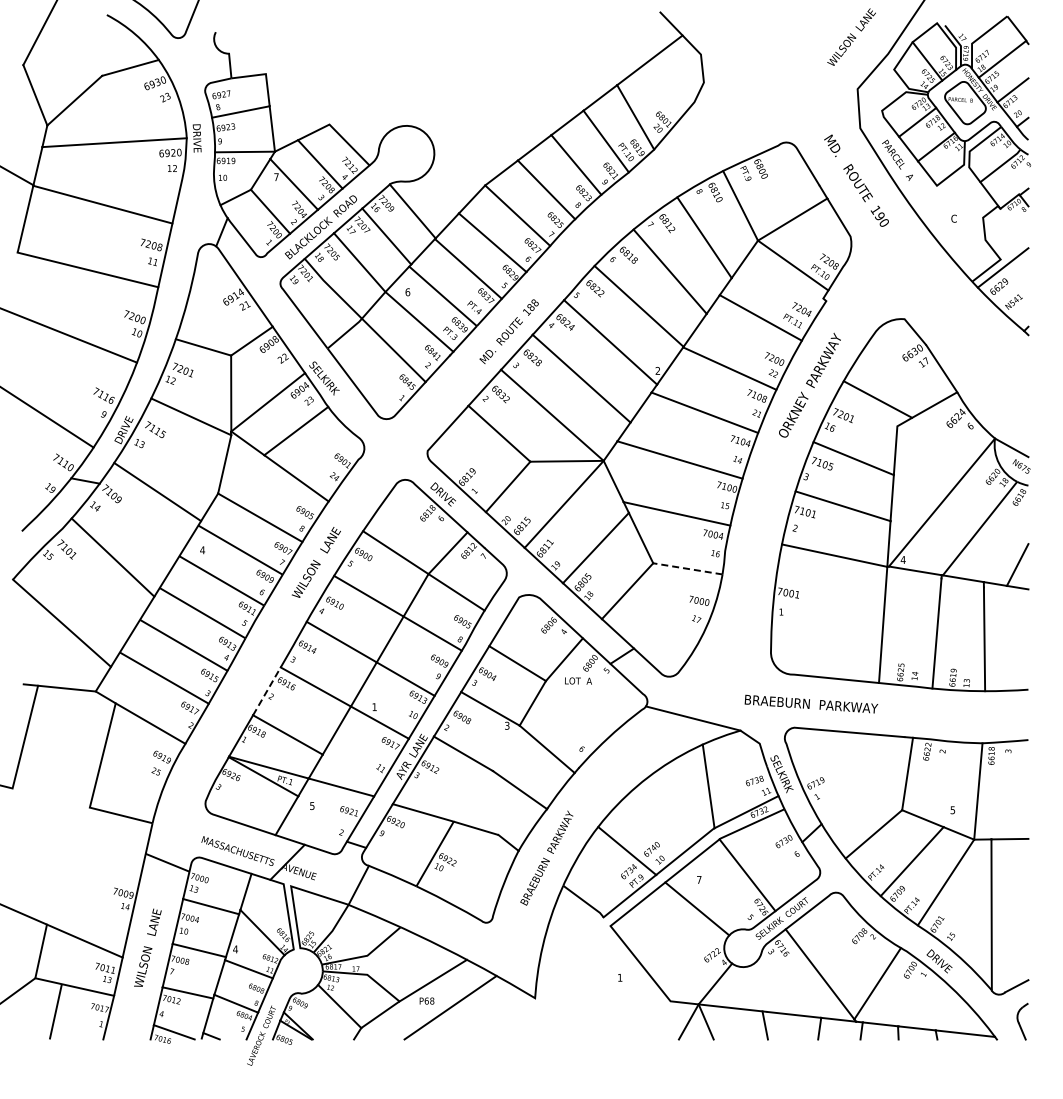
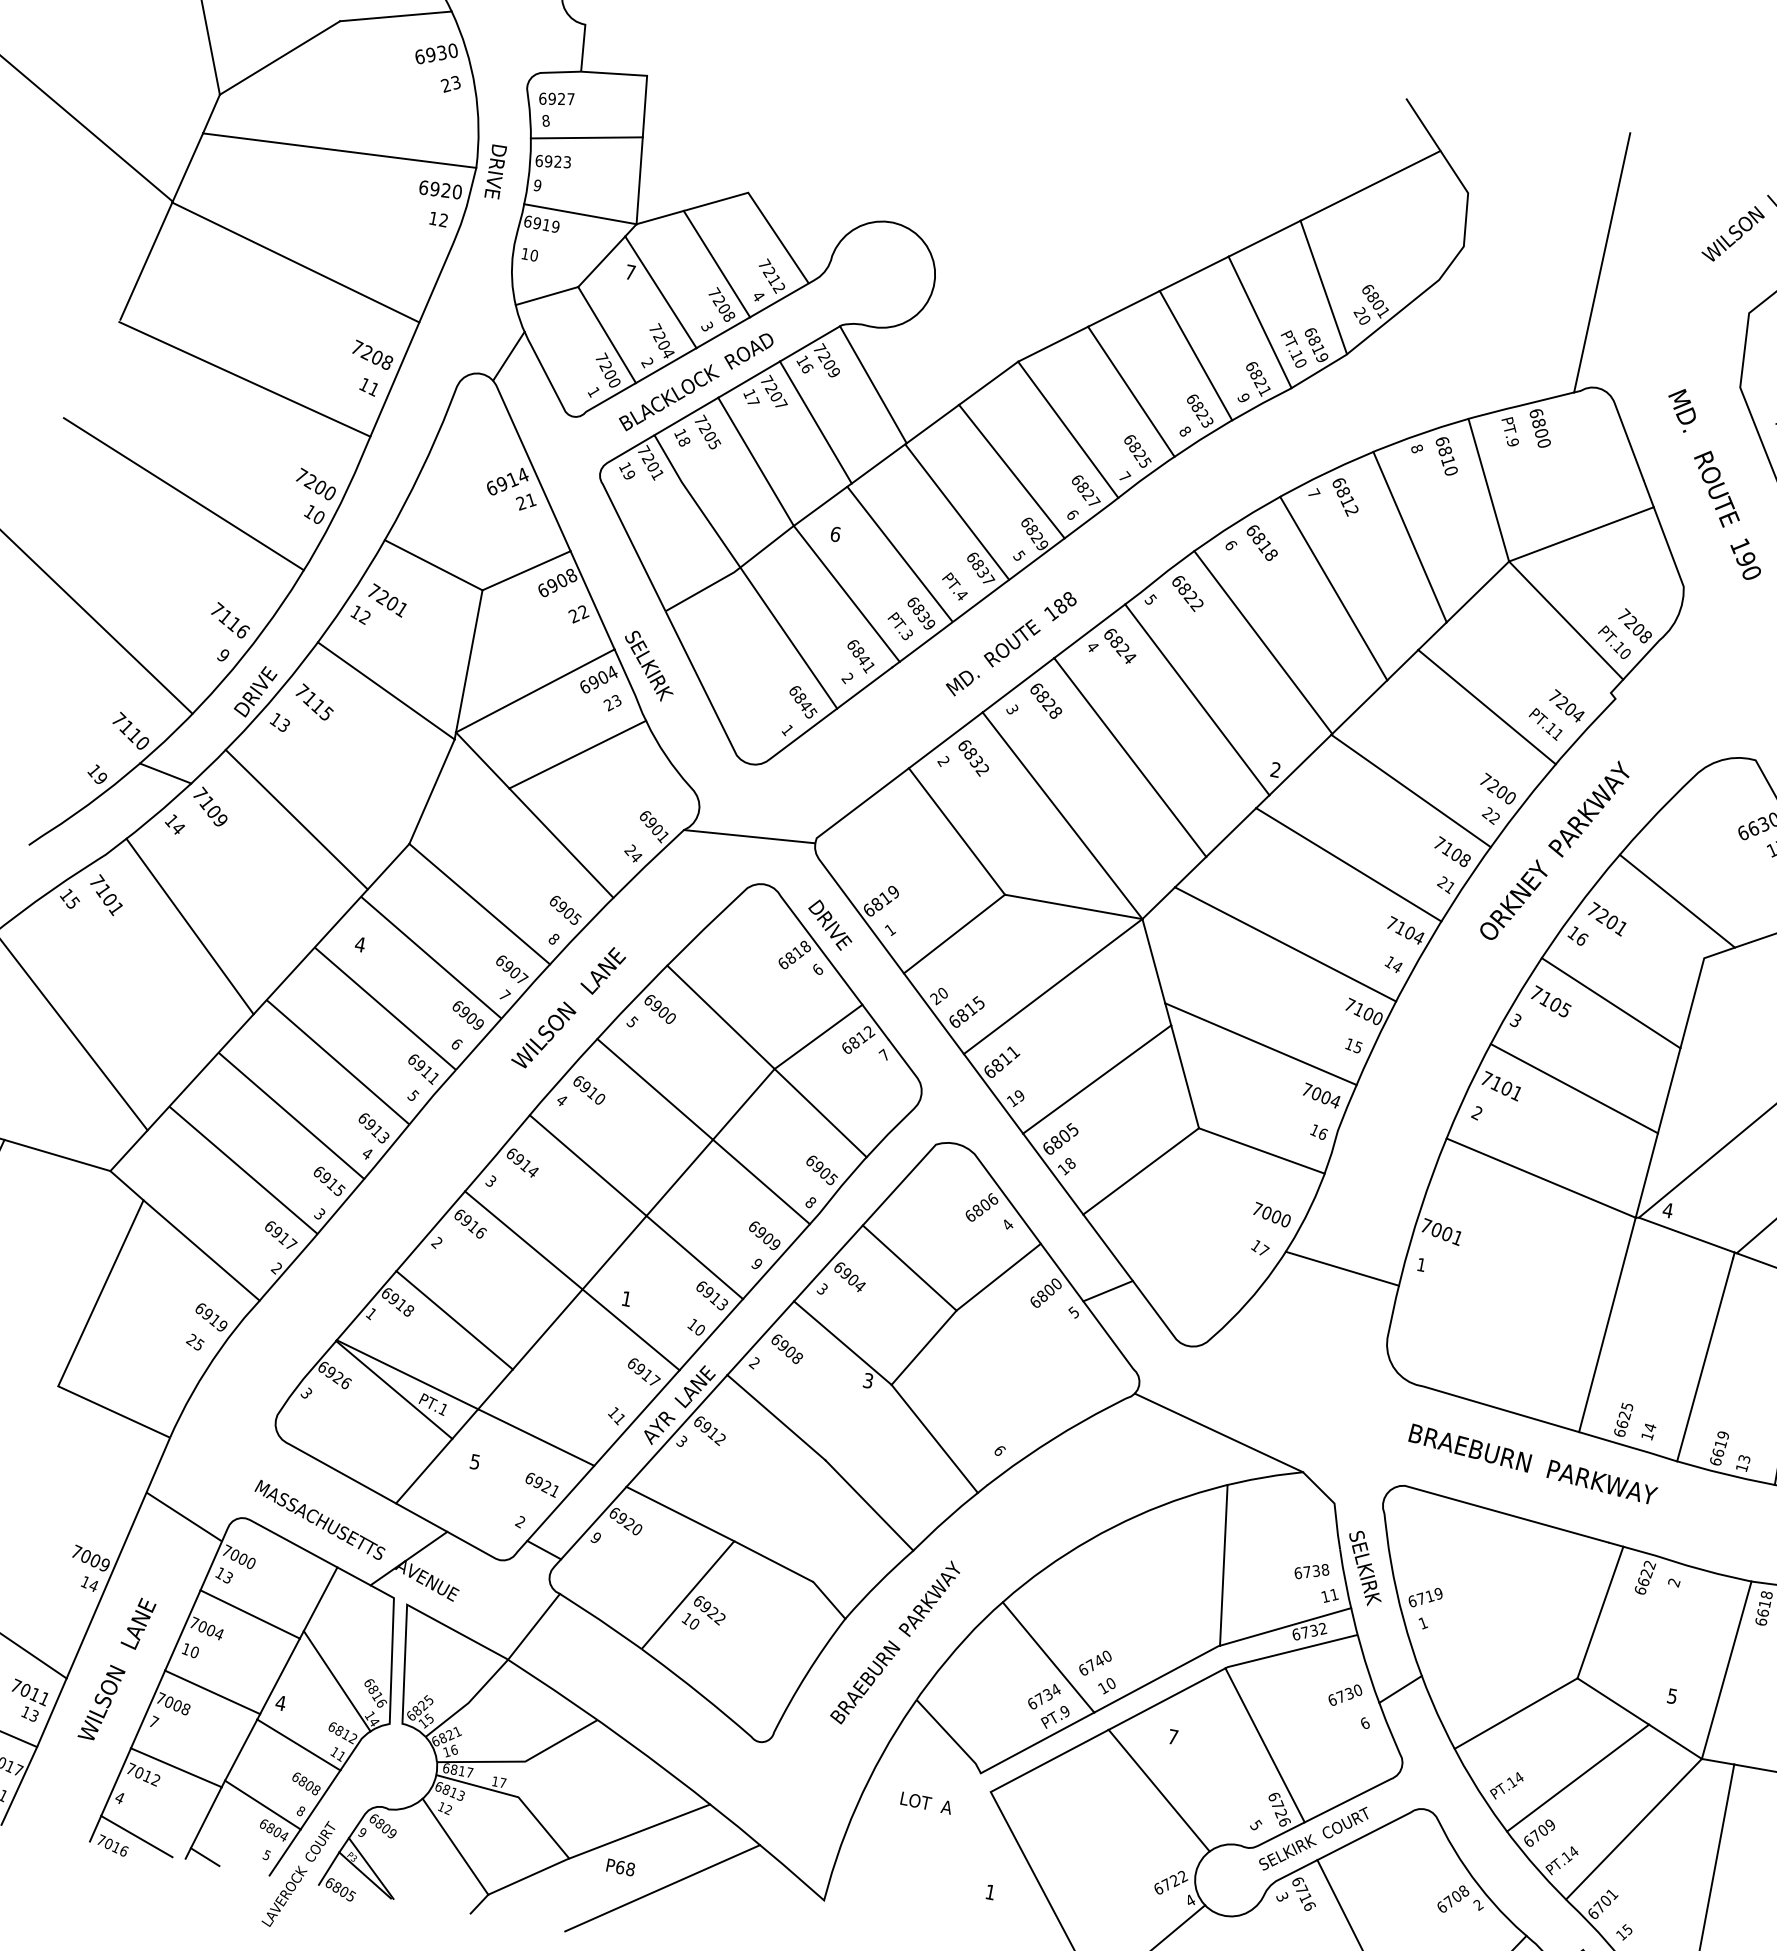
line: (776, 77) -> (1601, 262), added
line: (392, 456) -> (748, 836), added
line: (687, 568) -> (1261, 1150), dashed -> solid
line: (740, 621) -> (1341, 1268), added
text: (578, 680) -> (926, 1802), moved
line: (266, 691) -> (429, 1231), dashed -> solid
text: (811, 703) -> (1533, 1463), moved

